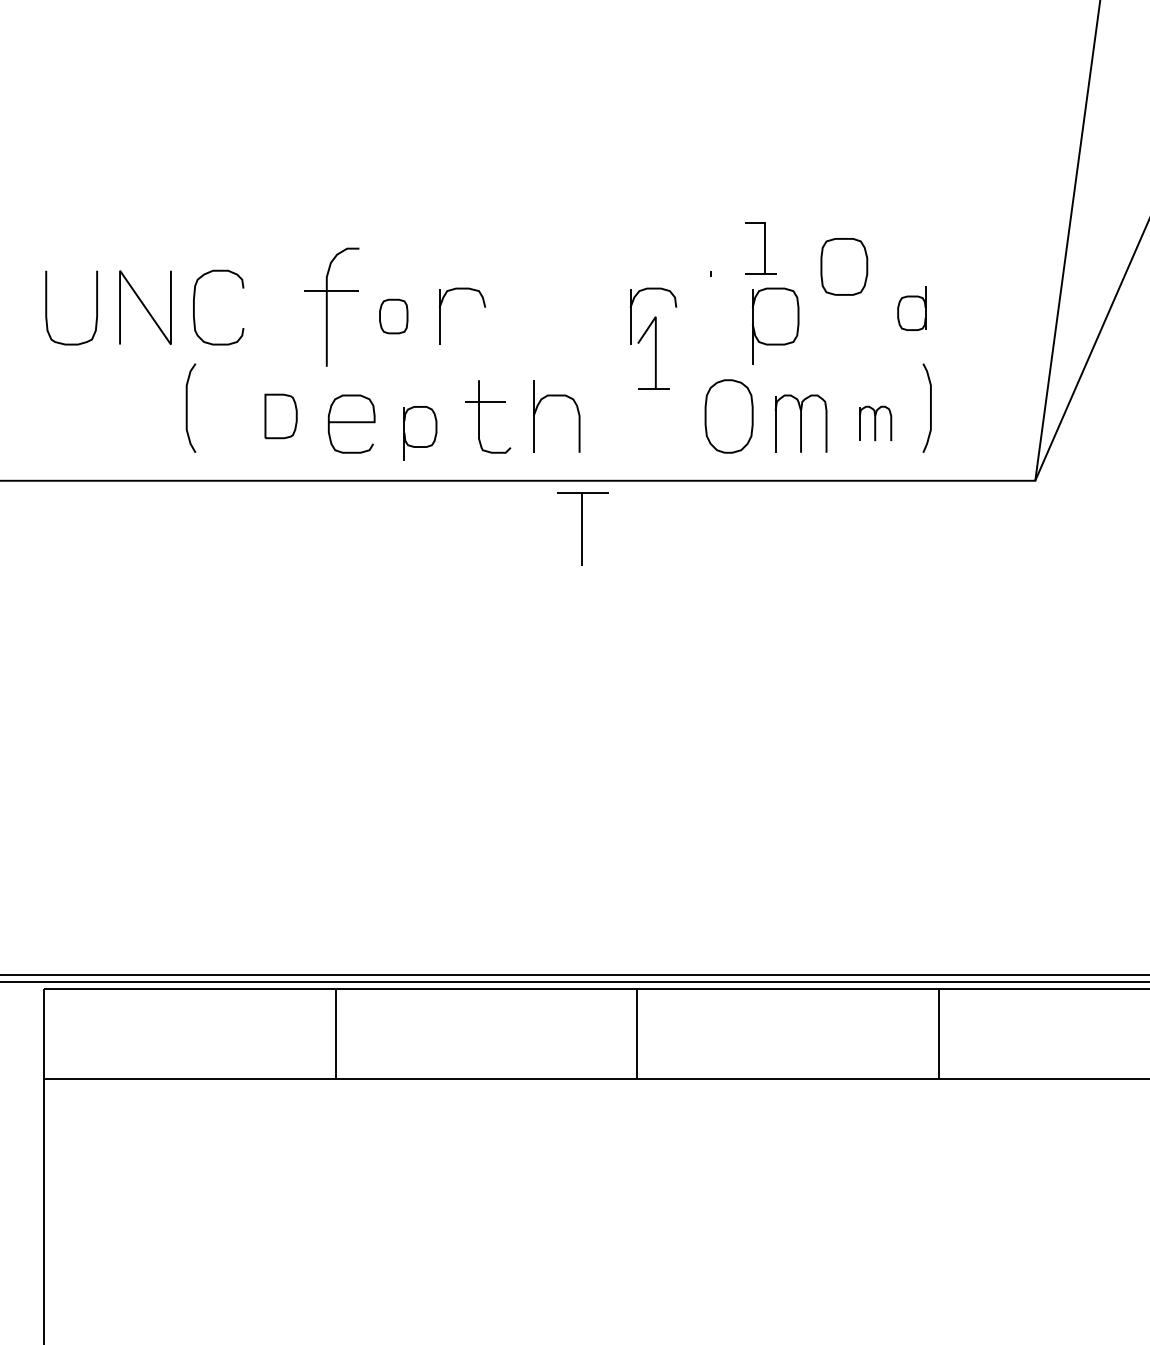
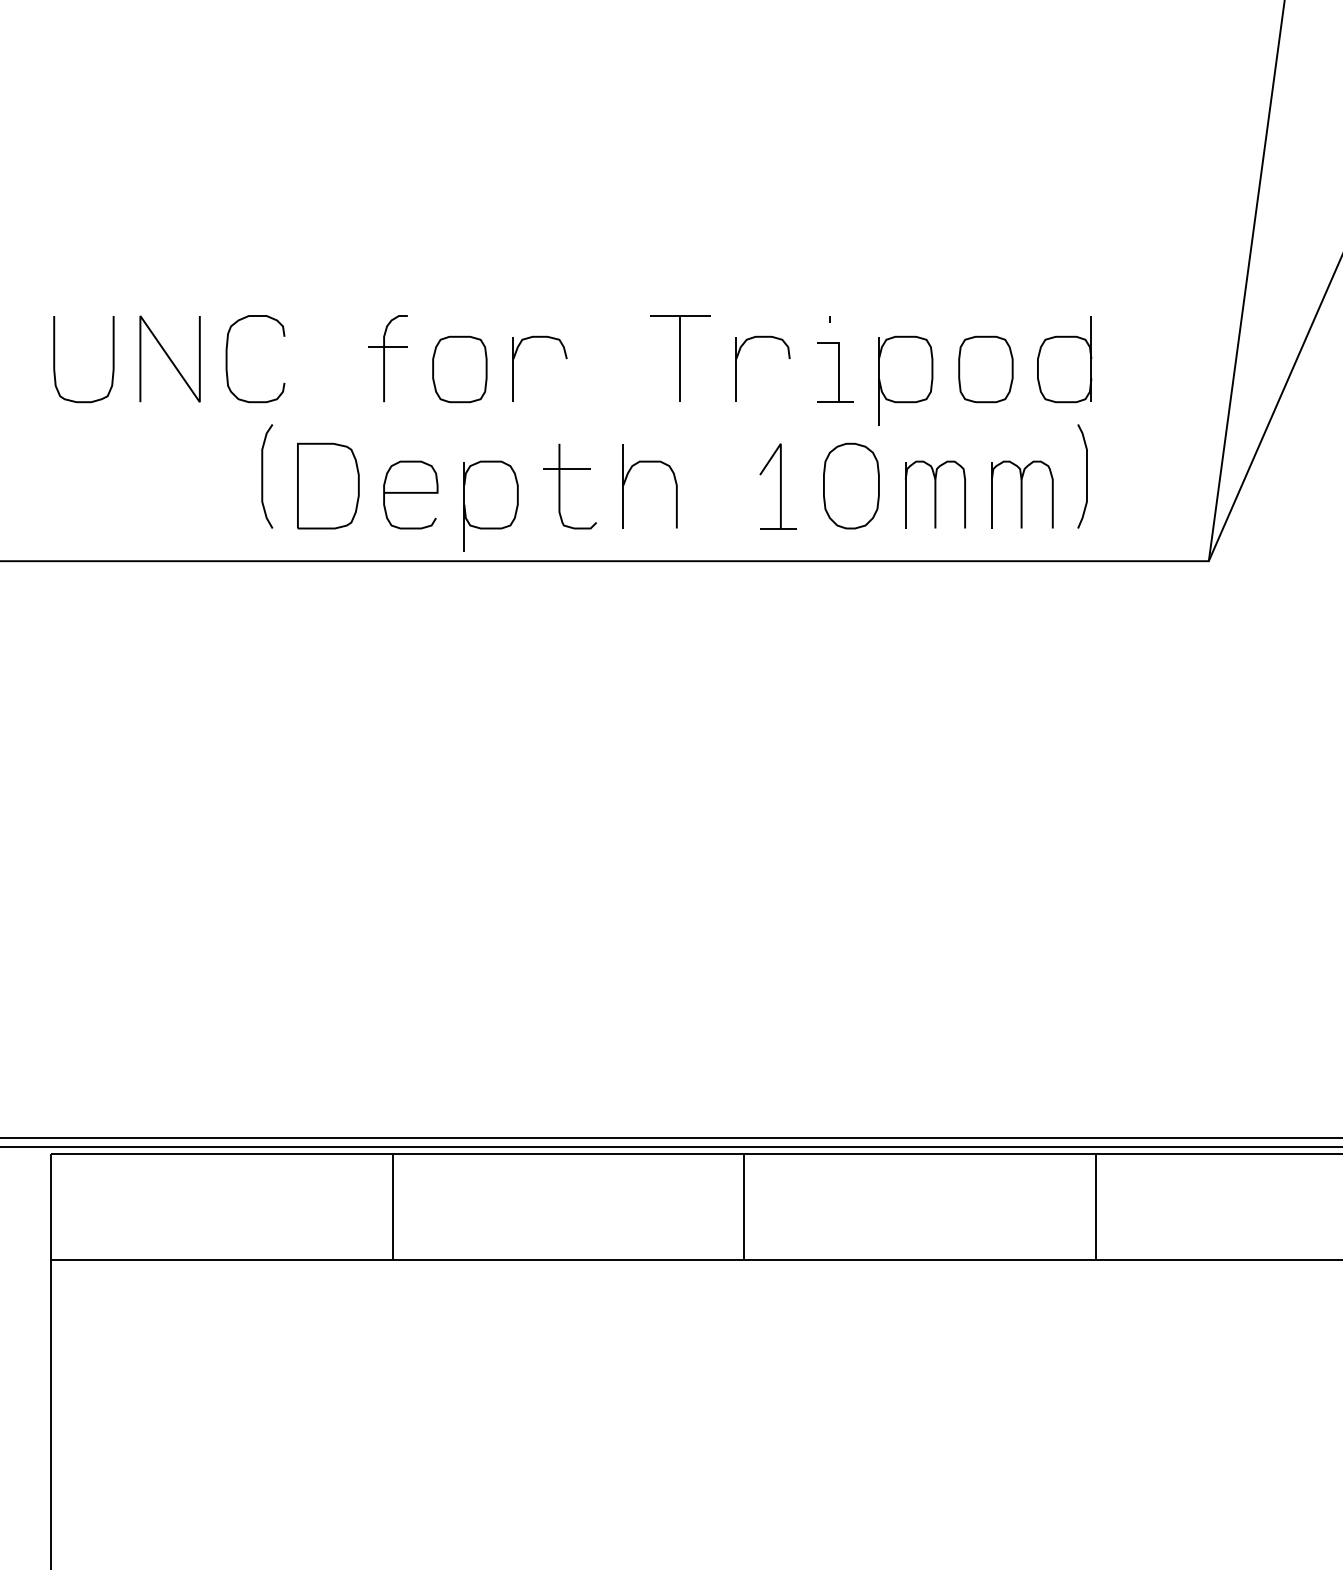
part: (761, 248) -> (835, 372), moved
part: (843, 266) -> (985, 369), moved
part: (331, 307) -> (387, 358), size x0.62
part: (911, 308) -> (1064, 359), size x1.67
part: (393, 316) -> (459, 369), size x1.67
part: (652, 353) -> (777, 486), moved
curve: (187, 408) -> (263, 476), moved
part: (281, 415) -> (328, 485), size x1.67
part: (875, 423) -> (1022, 494), size x1.67
part: (419, 433) -> (490, 505), size x1.43
part: (582, 529) -> (680, 358), moved

